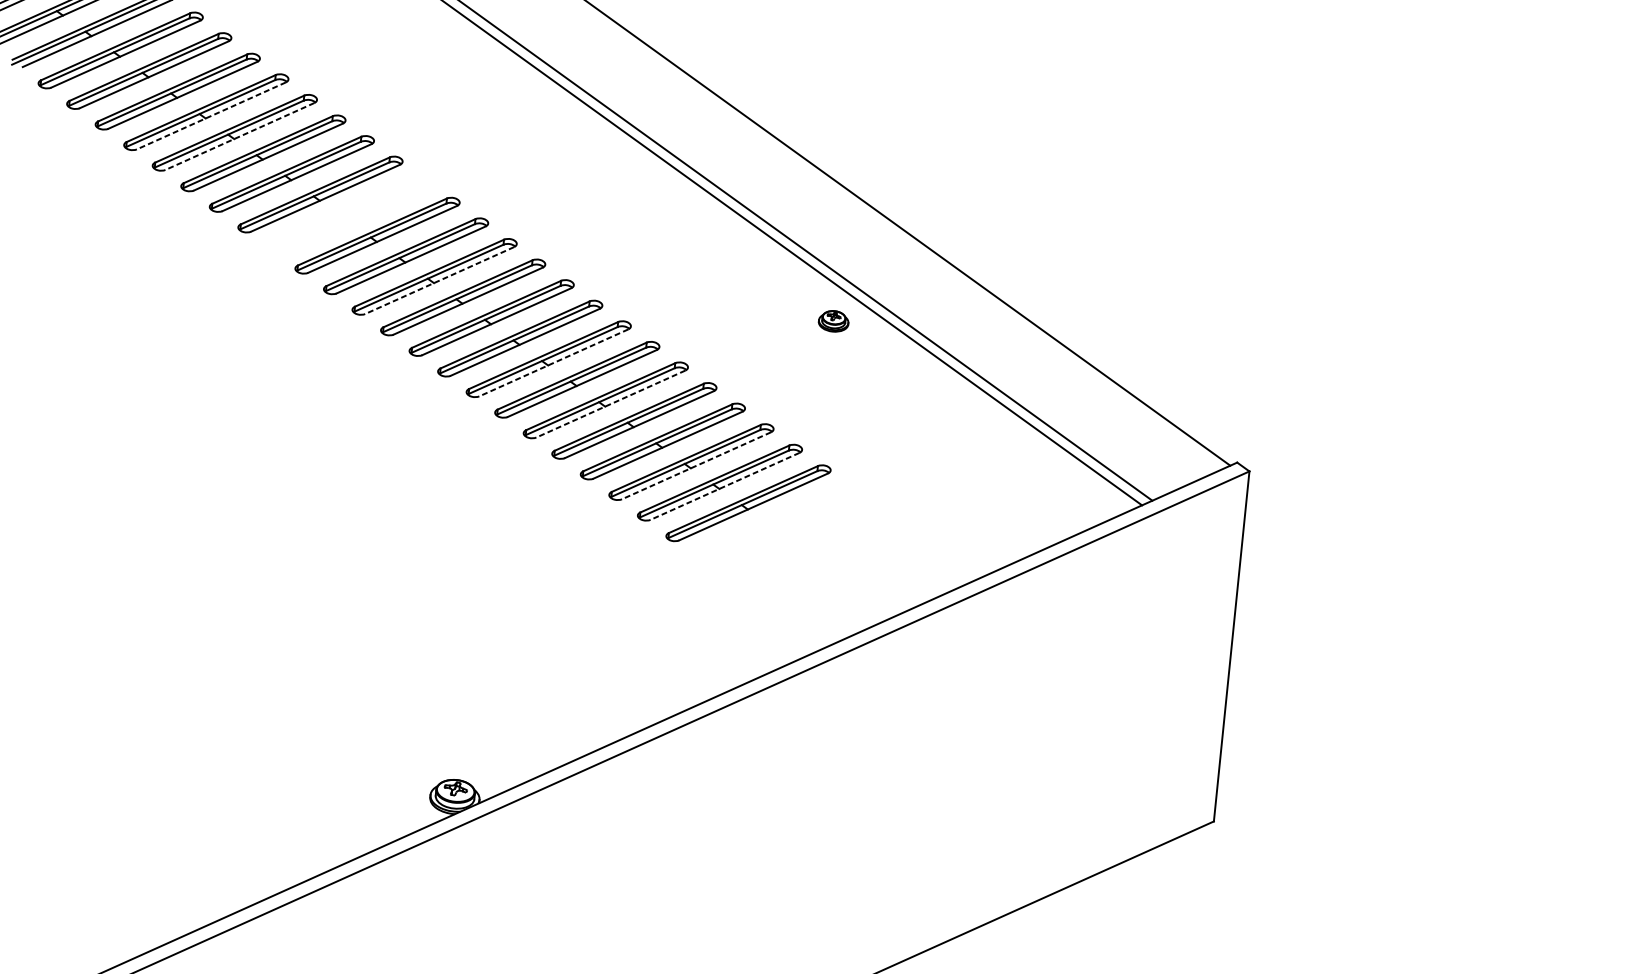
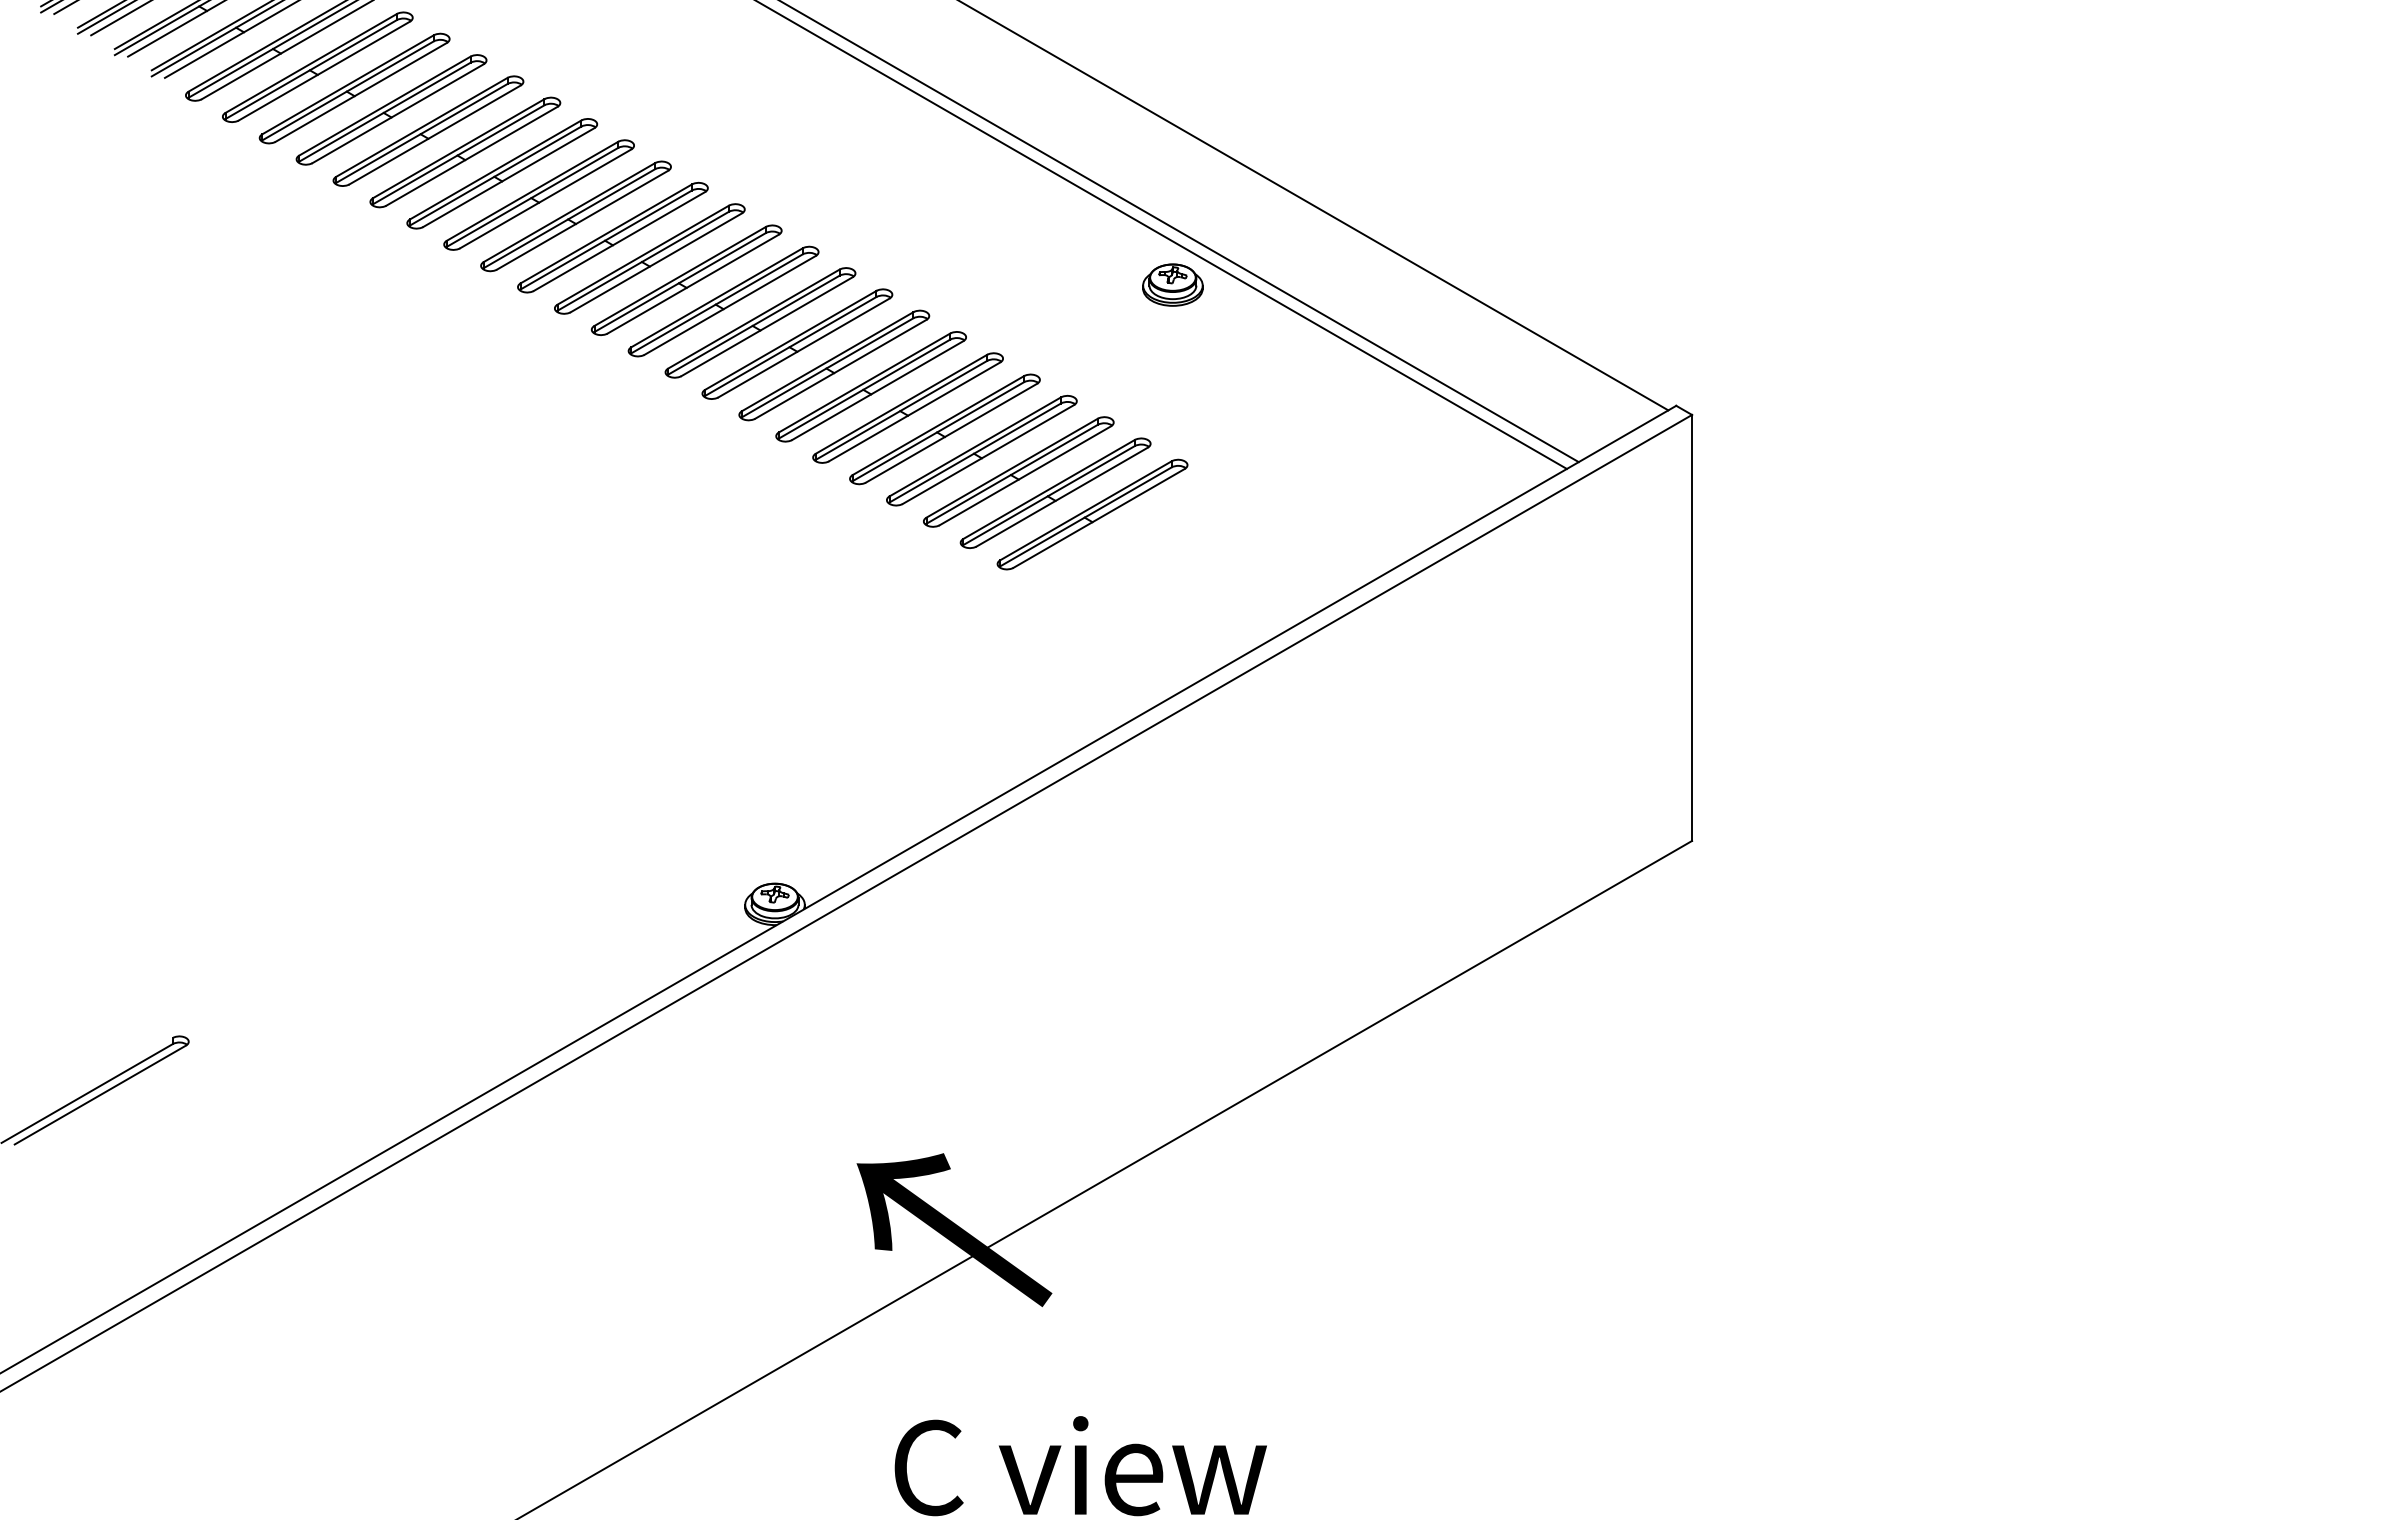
line: (211, 115) -> (398, 113), dashed -> solid
line: (240, 136) -> (435, 135), dashed -> solid
part: (348, 215) -> (575, 216), added
line: (439, 280) -> (693, 284), dashed -> solid
part: (833, 320) -> (1172, 284), size x1.67
line: (553, 363) -> (840, 369), dashed -> solid
line: (610, 403) -> (914, 411), dashed -> solid
line: (696, 465) -> (1025, 475), dashed -> solid
line: (725, 486) -> (1062, 497), dashed -> solid

